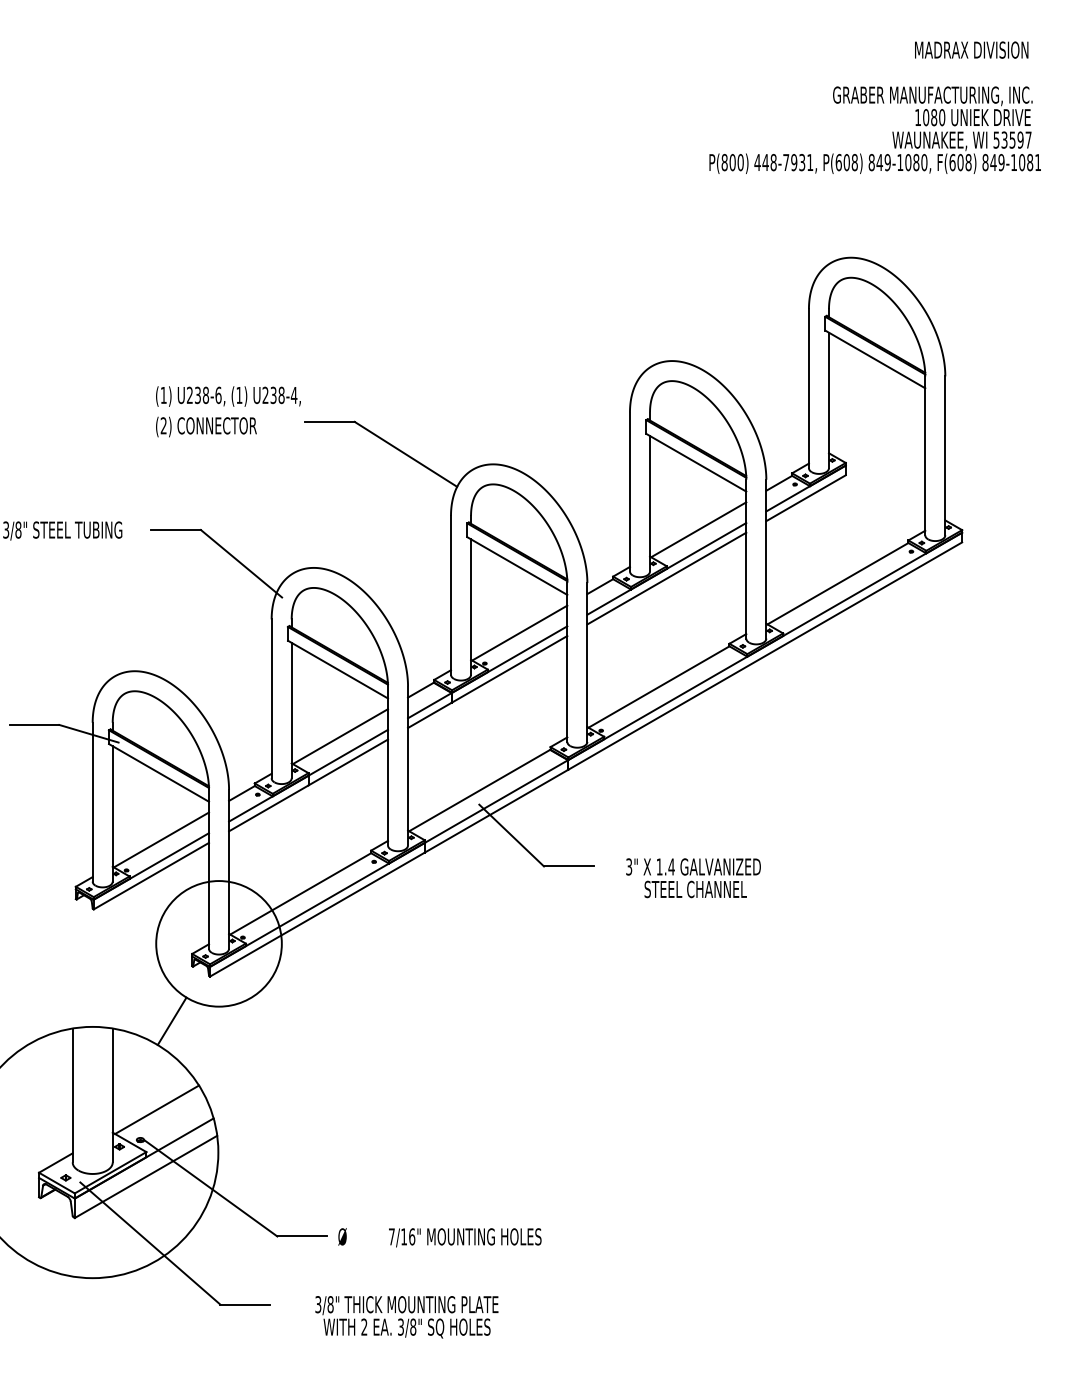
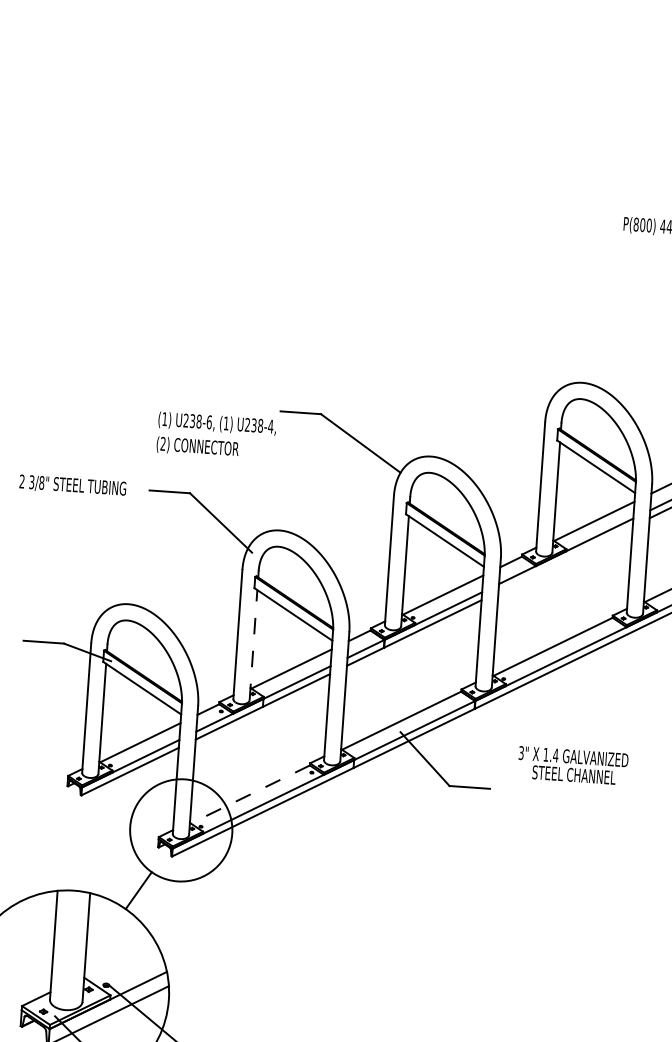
text: (228, 411) -> (216, 435), moved
line: (666, 578) -> (565, 559), removed
line: (291, 710) -> (253, 645), solid -> dashed
text: (693, 878) -> (572, 766), moved
line: (300, 894) -> (250, 794), solid -> dashed
line: (157, 1109) -> (121, 961), removed

